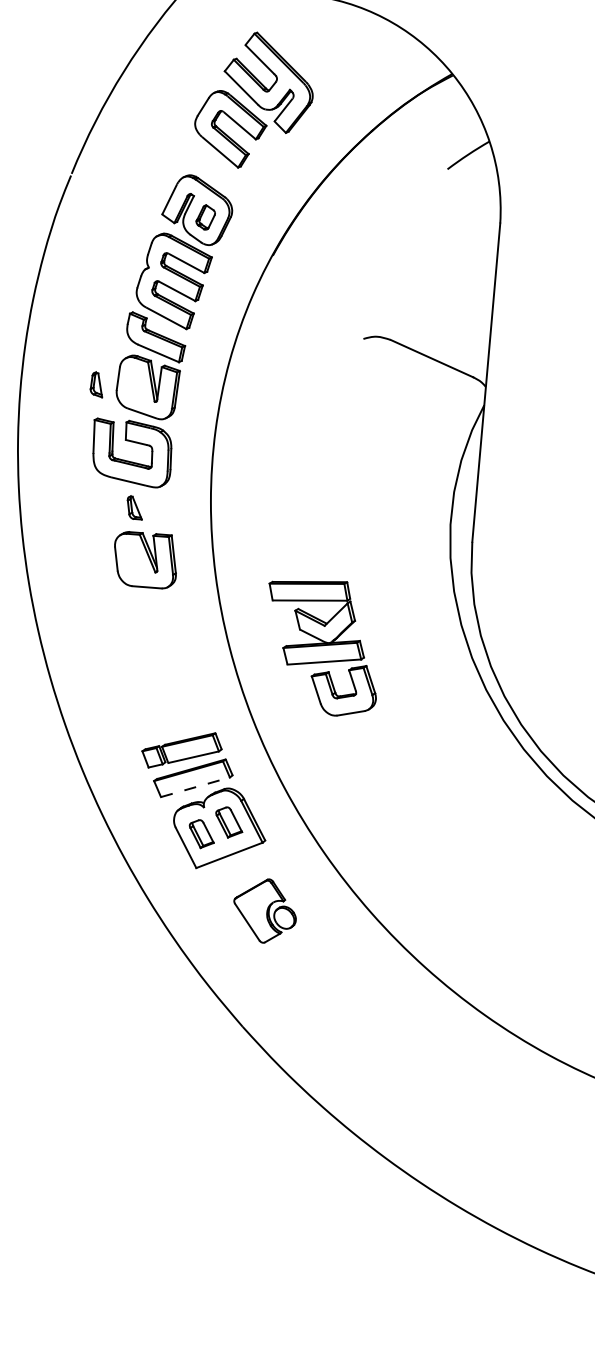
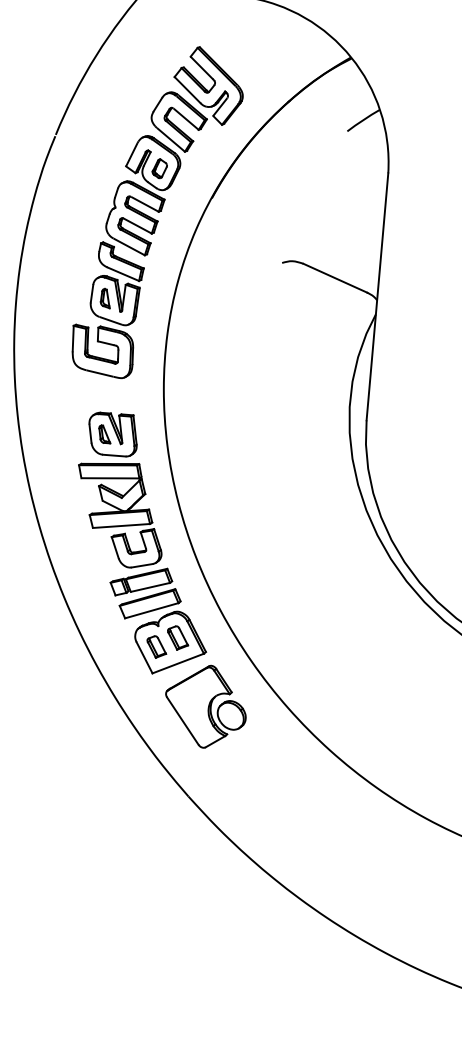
part: (253, 99) -> (196, 98), moved
part: (96, 384) -> (105, 298), moved
part: (134, 507) -> (104, 434), moved
part: (322, 648) -> (120, 515), moved
line: (195, 787) -> (151, 610), dashed -> solid
part: (264, 910) -> (205, 706), size x1.67

